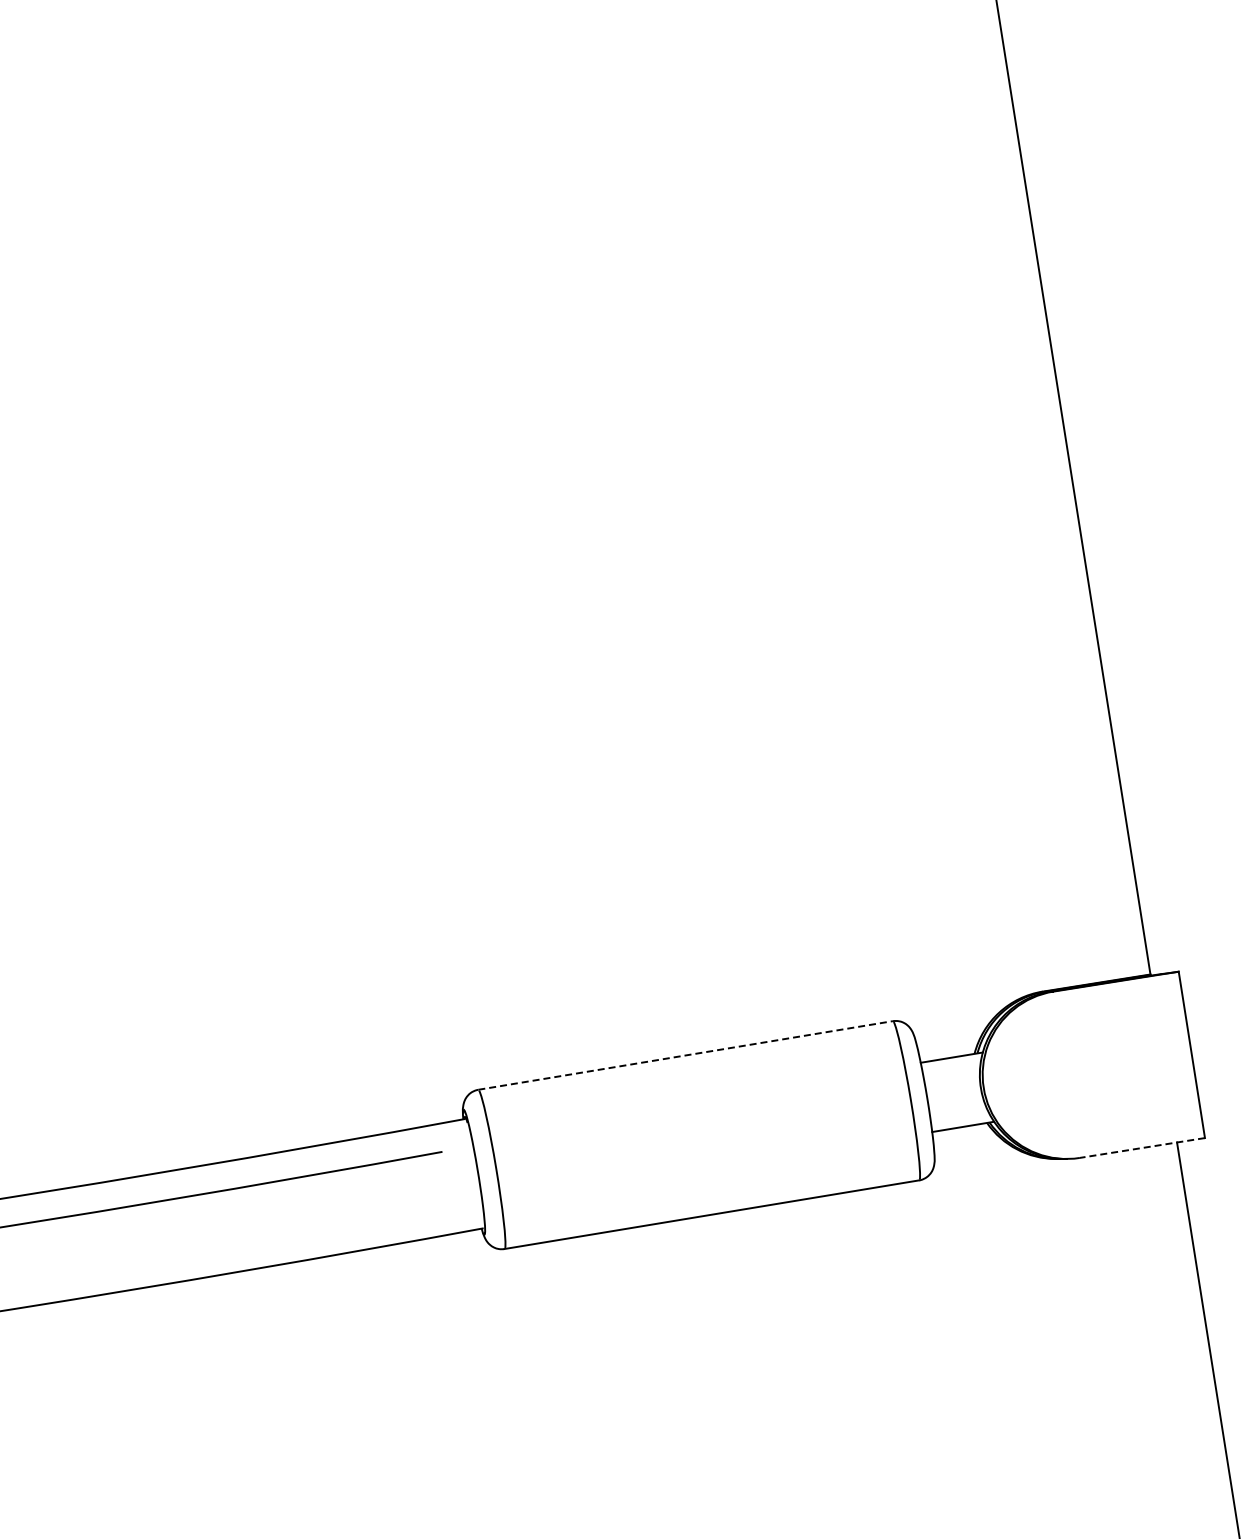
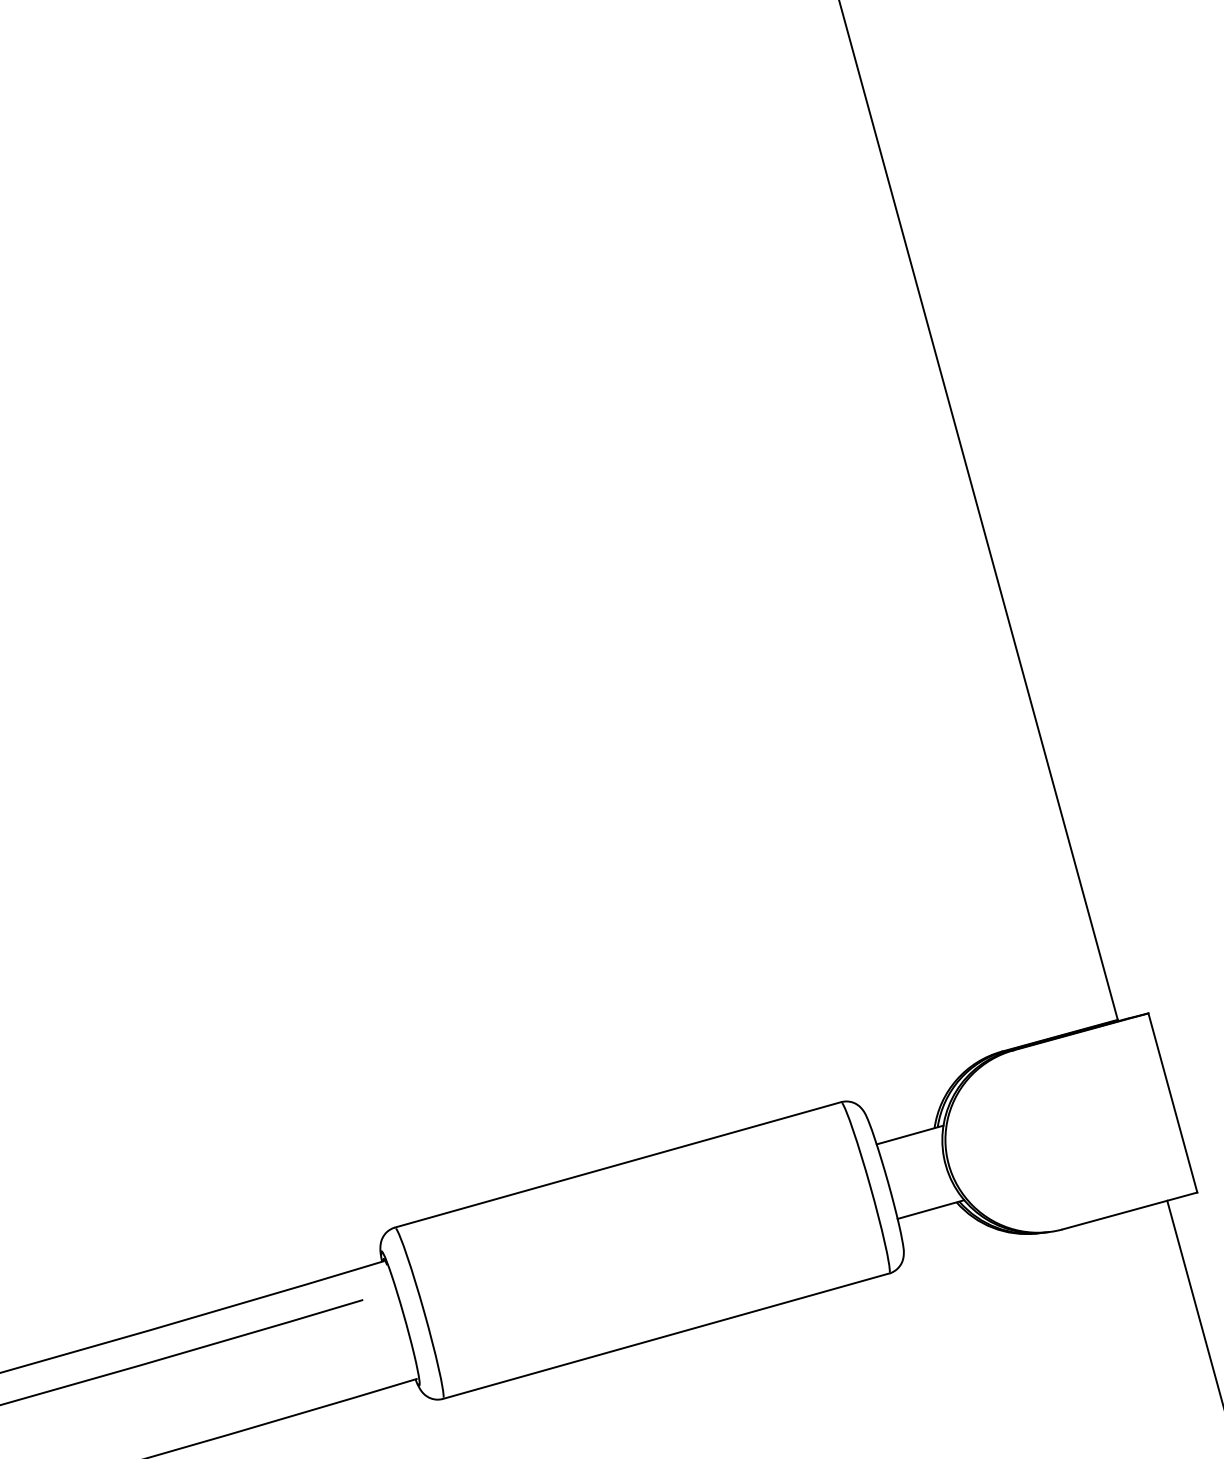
line: (686, 1055) -> (619, 1164), dashed -> solid
line: (1141, 1148) -> (1129, 1211), dashed -> solid

